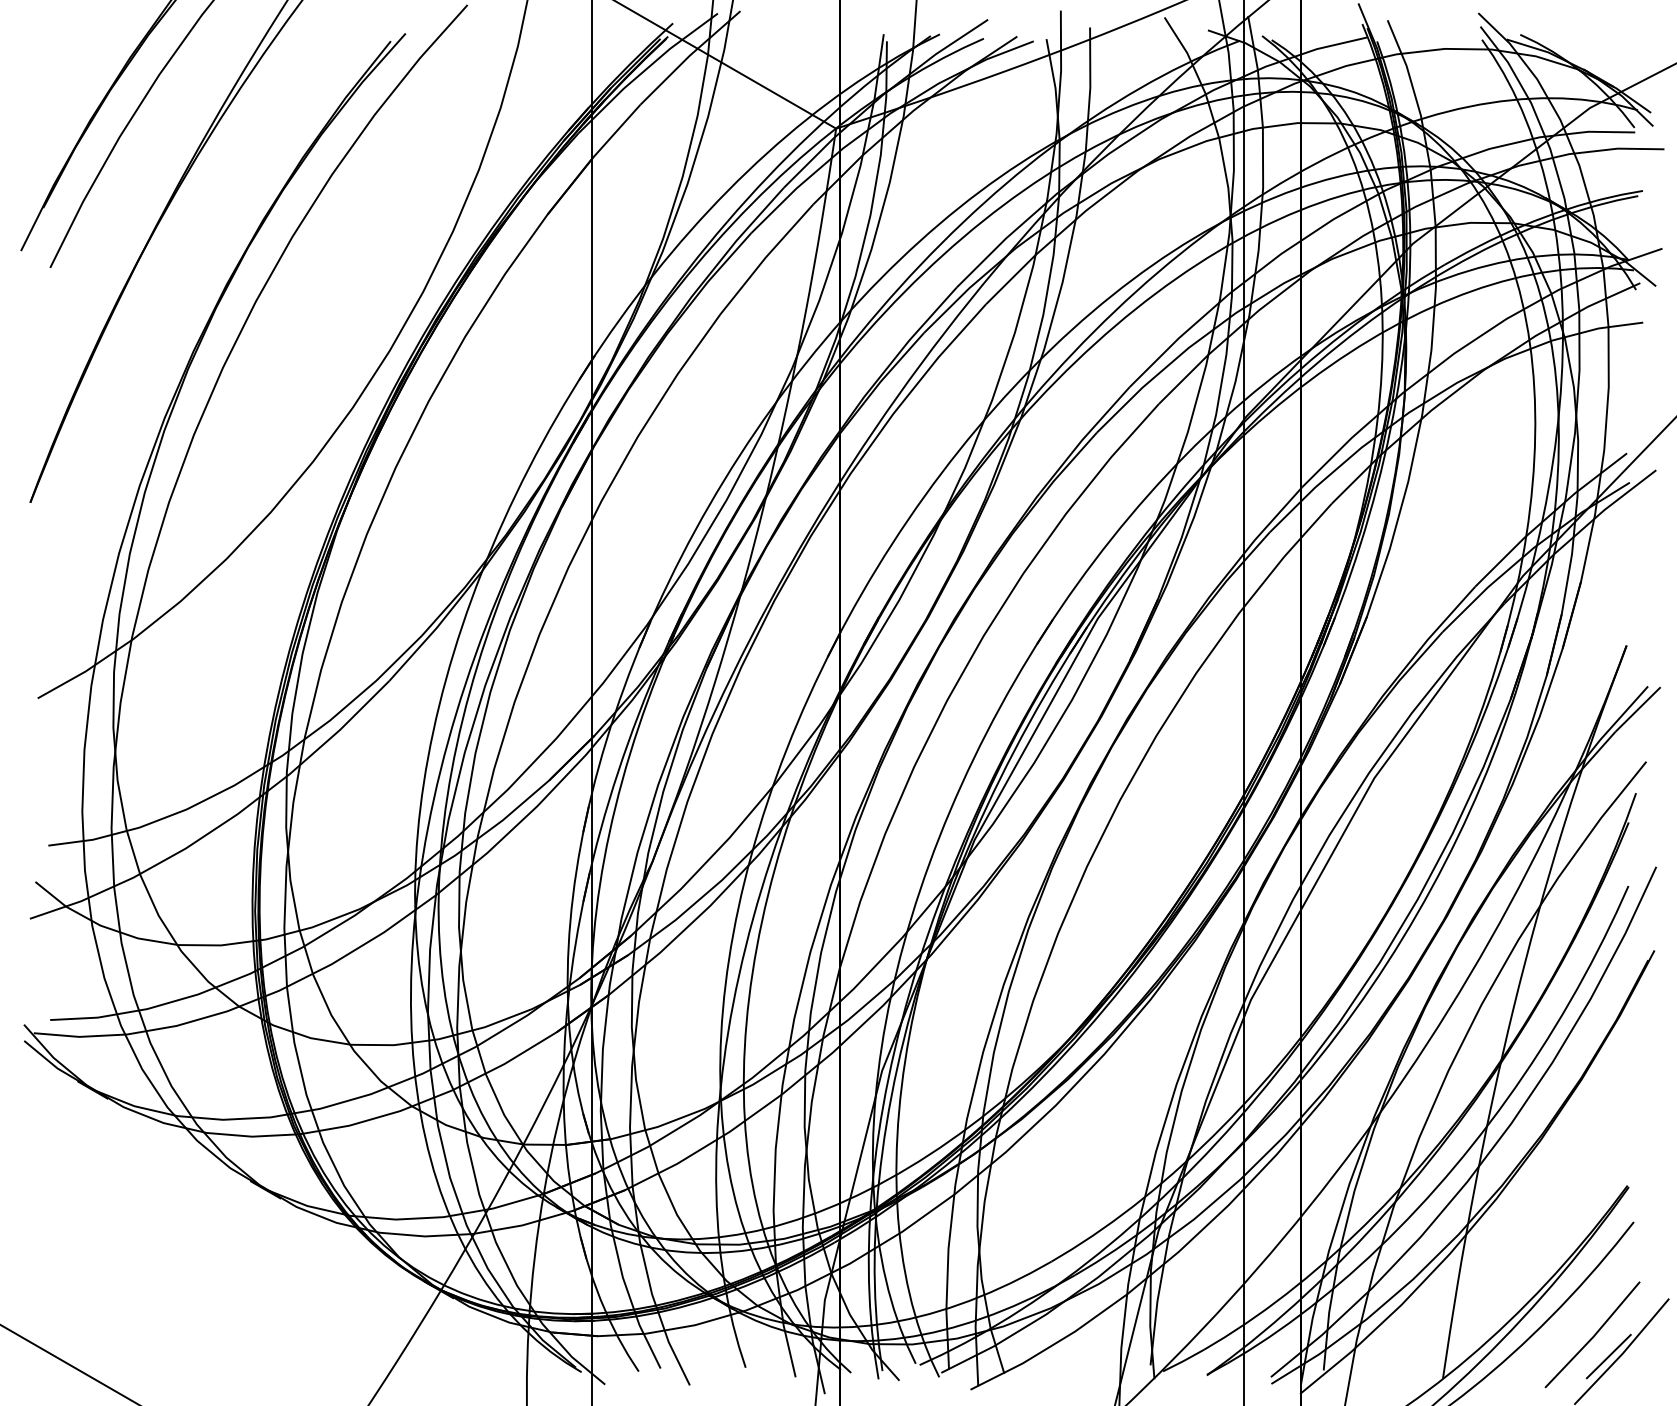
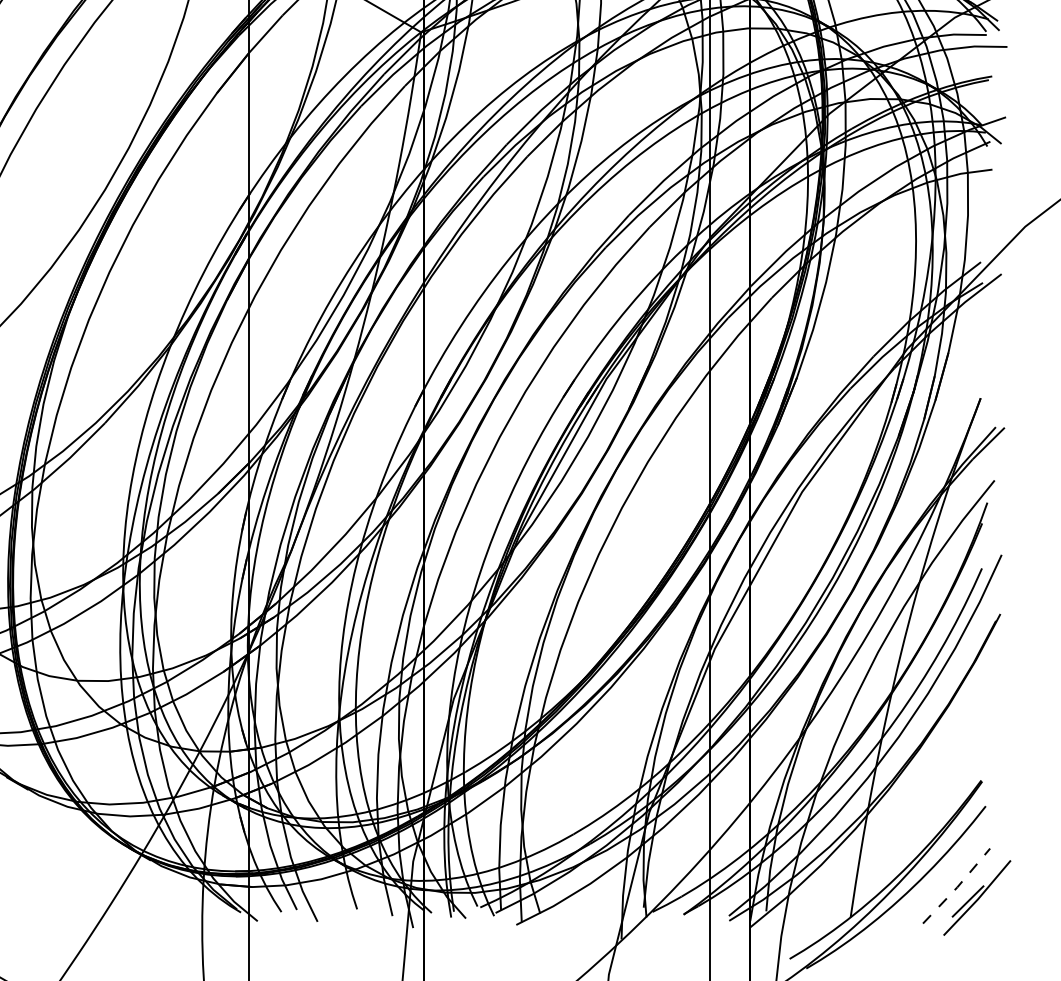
line: (1593, 1336) -> (957, 887), solid -> dashed

